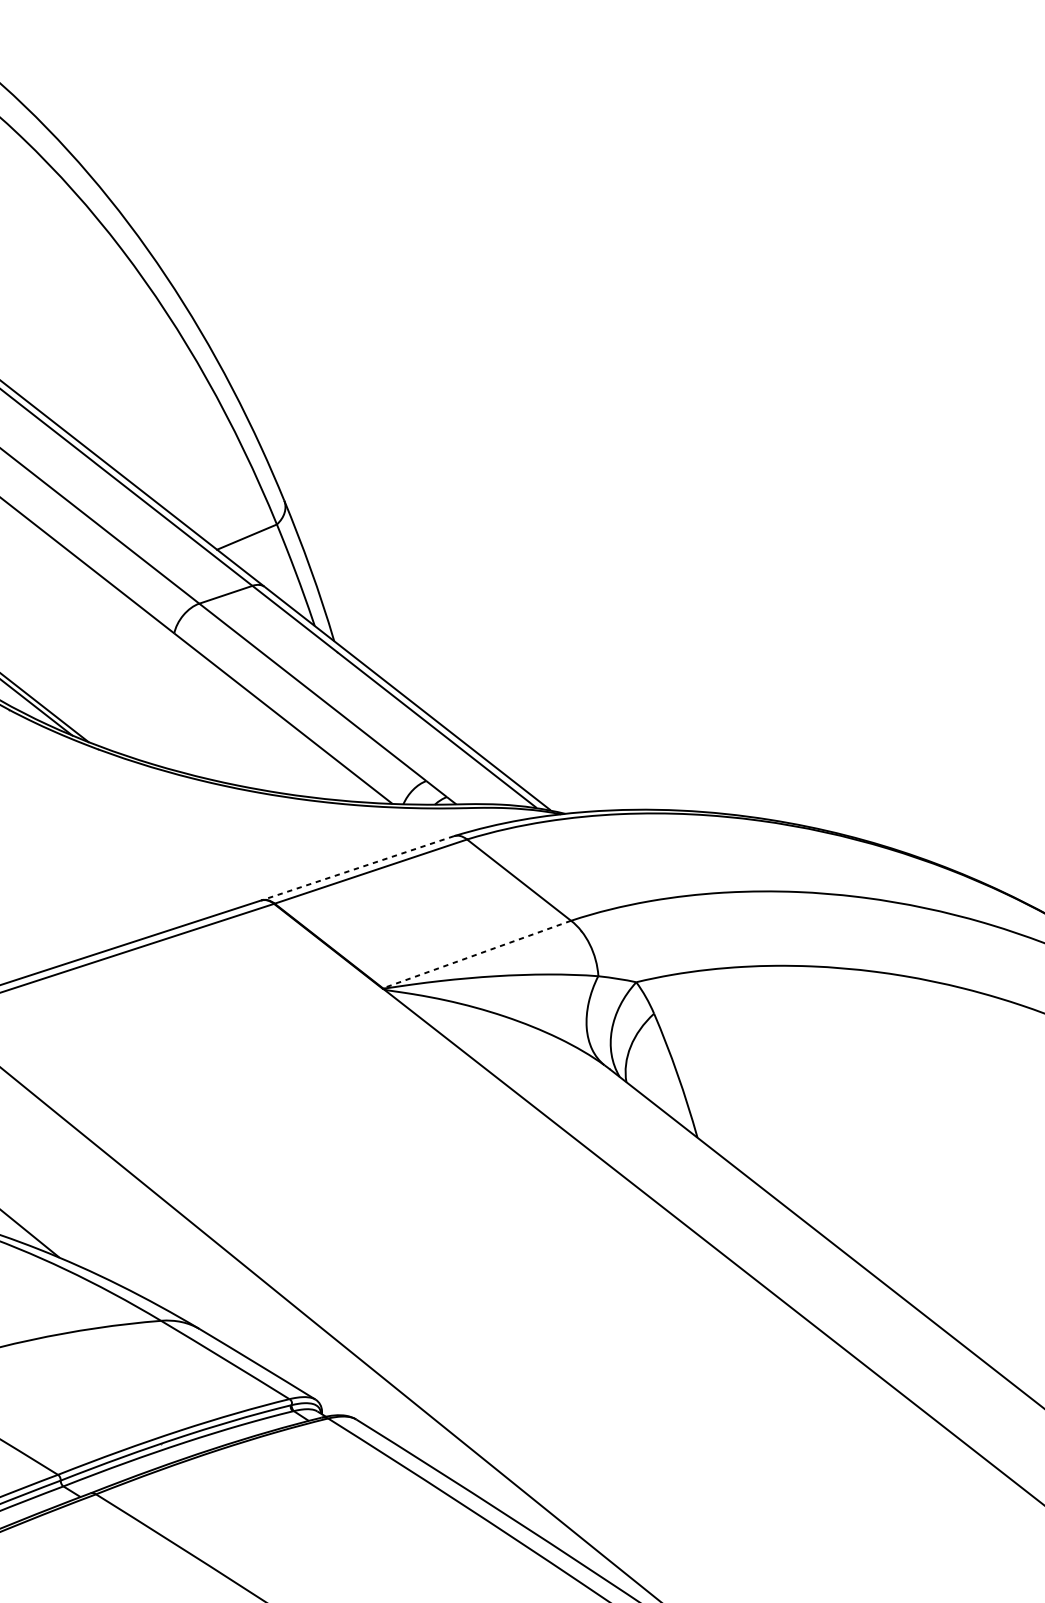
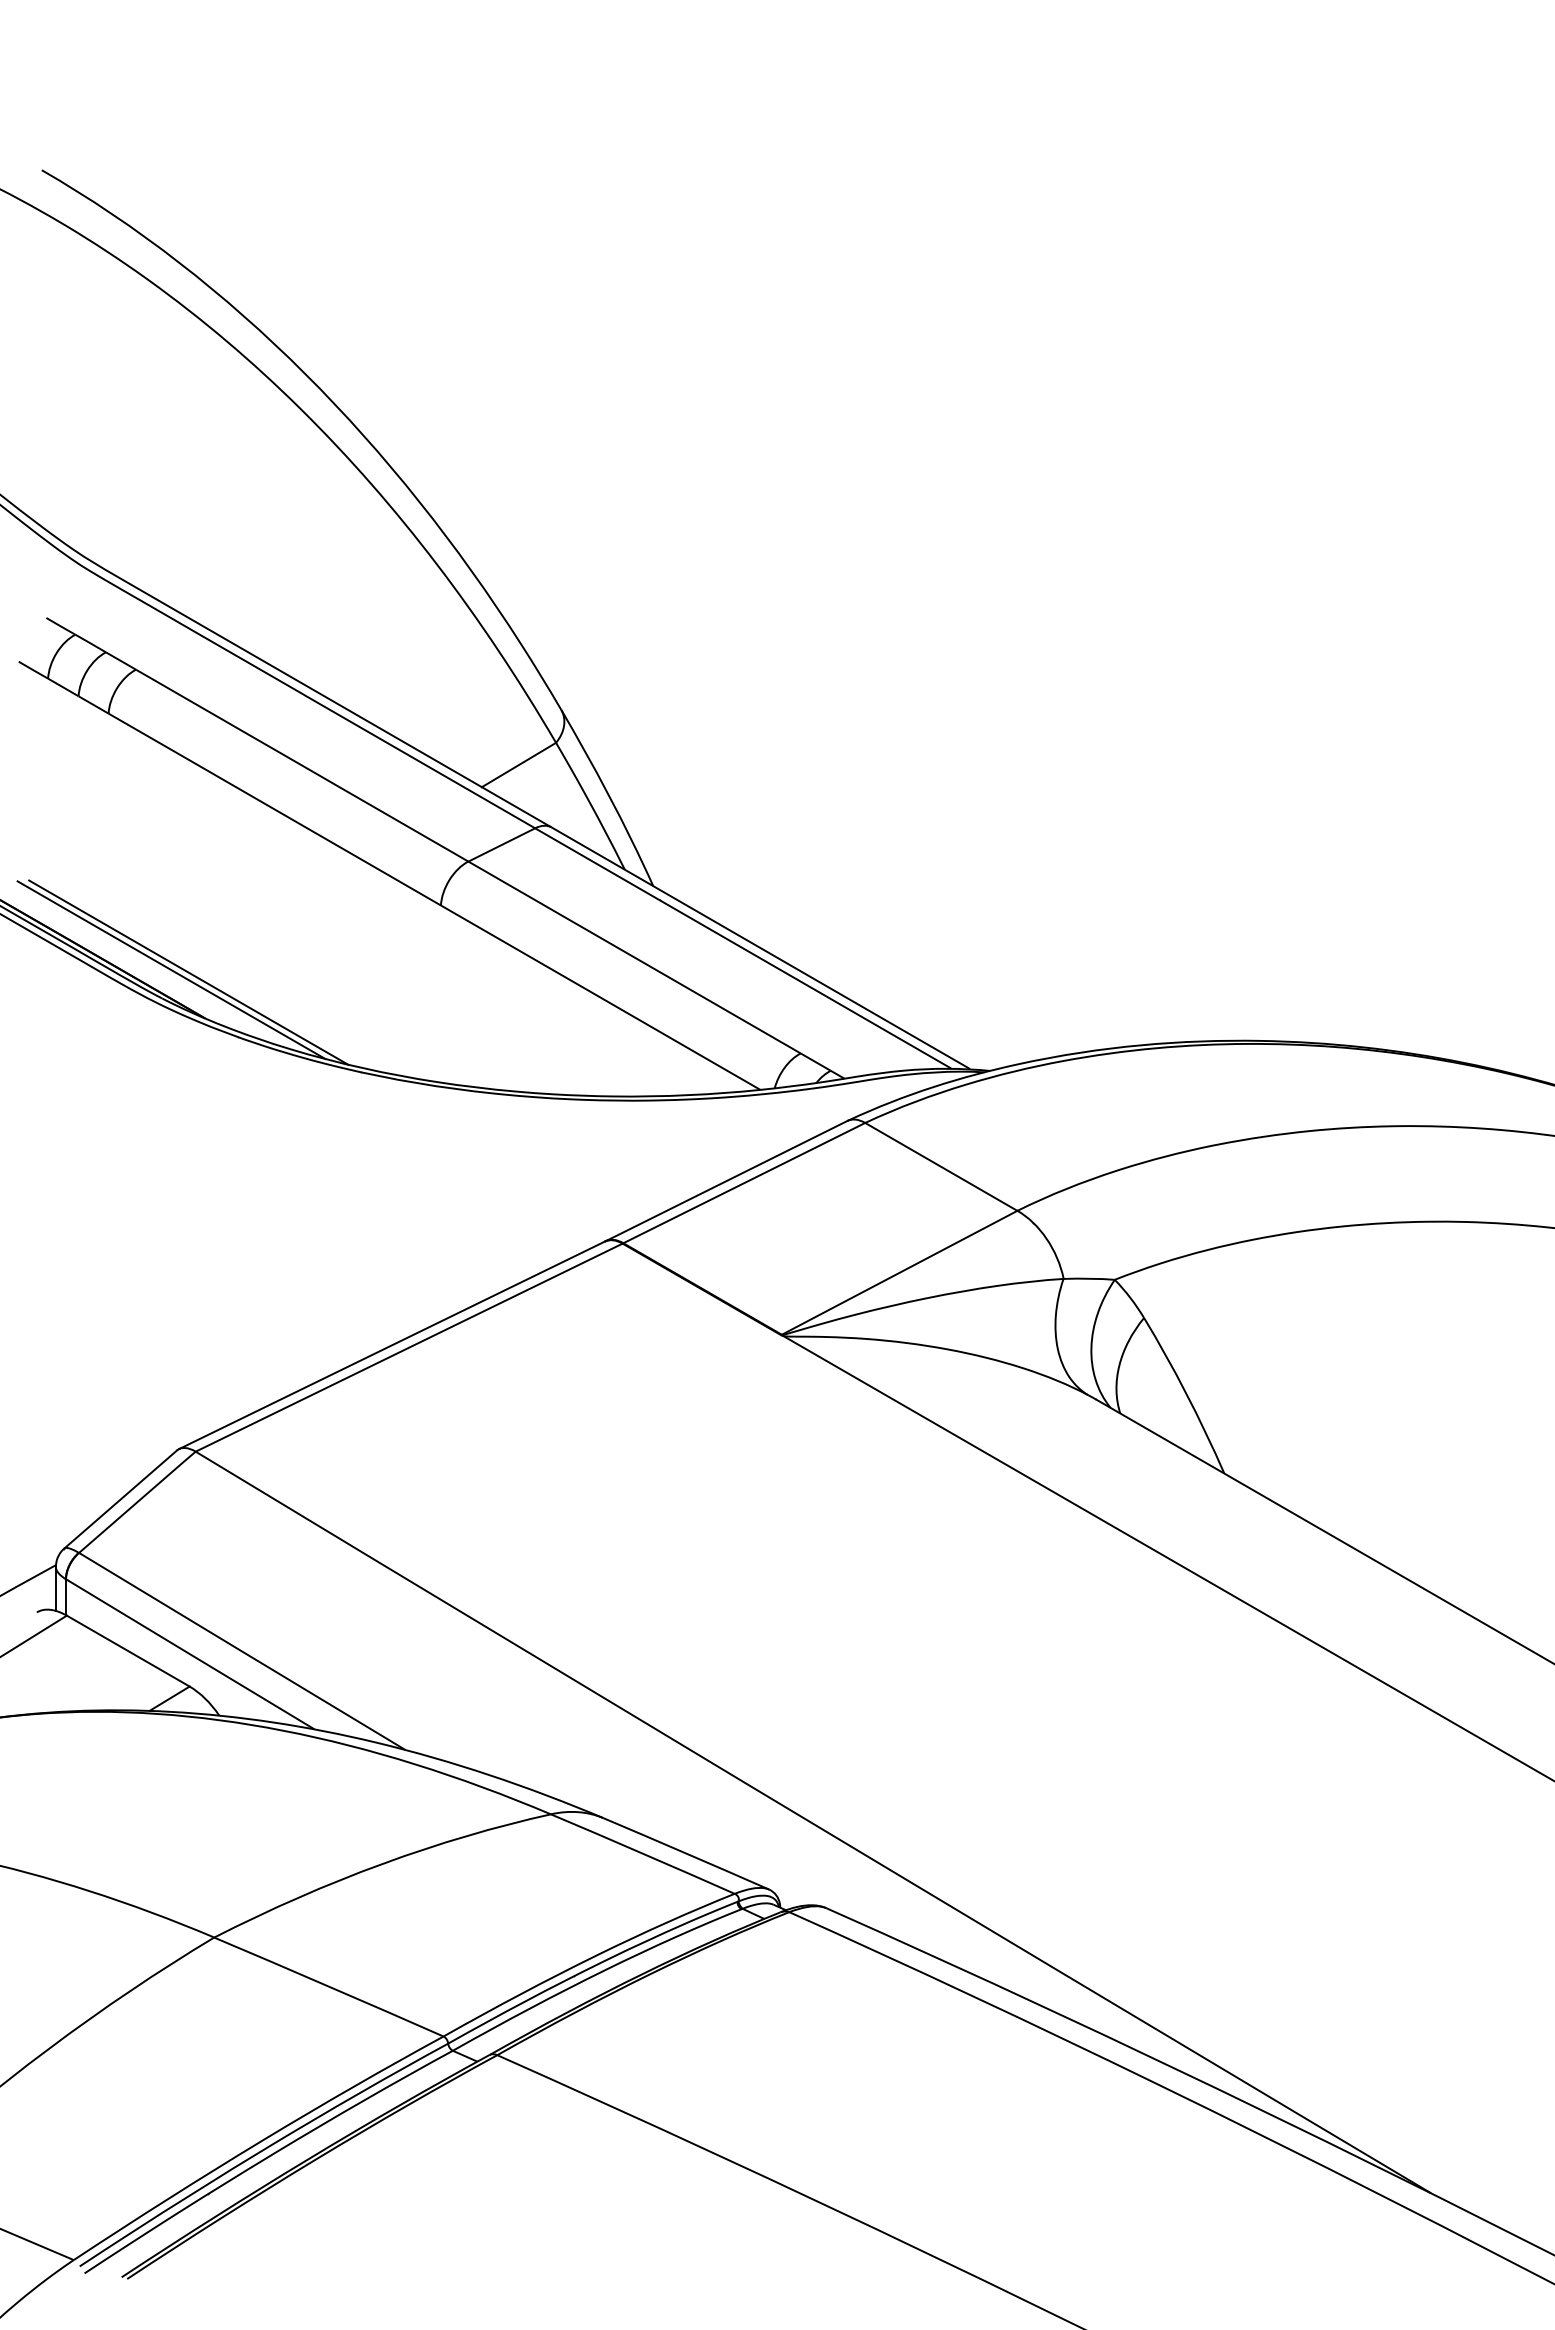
line: (357, 868) -> (726, 1181), dashed -> solid
line: (476, 955) -> (899, 1273), dashed -> solid

